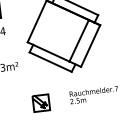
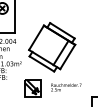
part: (40, 103) -> (32, 88), size x1.67

